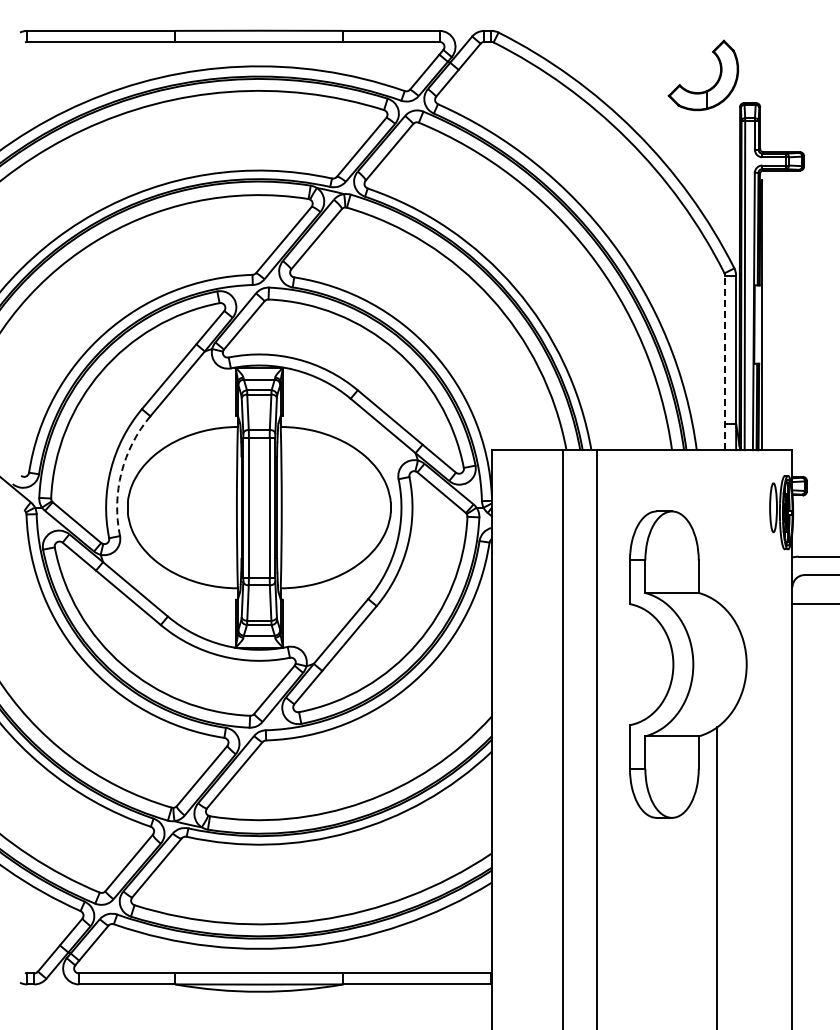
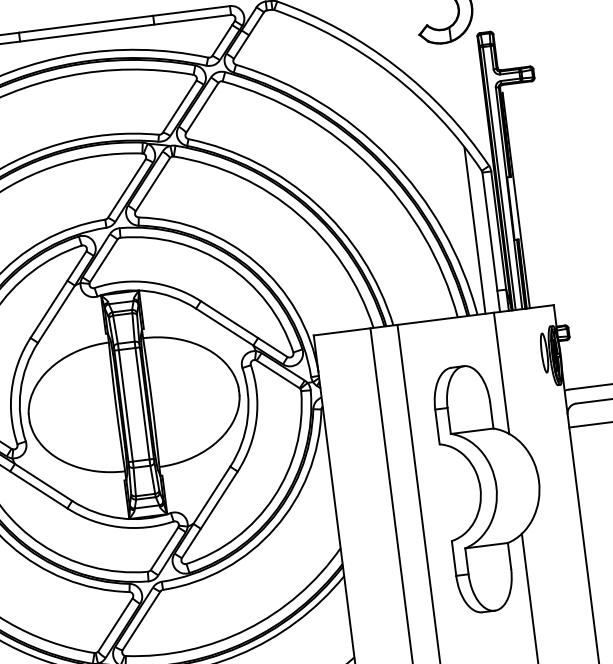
line: (706, 346) -> (474, 231), added
line: (725, 362) -> (491, 241), dashed -> solid
arc: (121, 472) -> (20, 390), dashed -> solid
line: (717, 526) -> (501, 373), added

